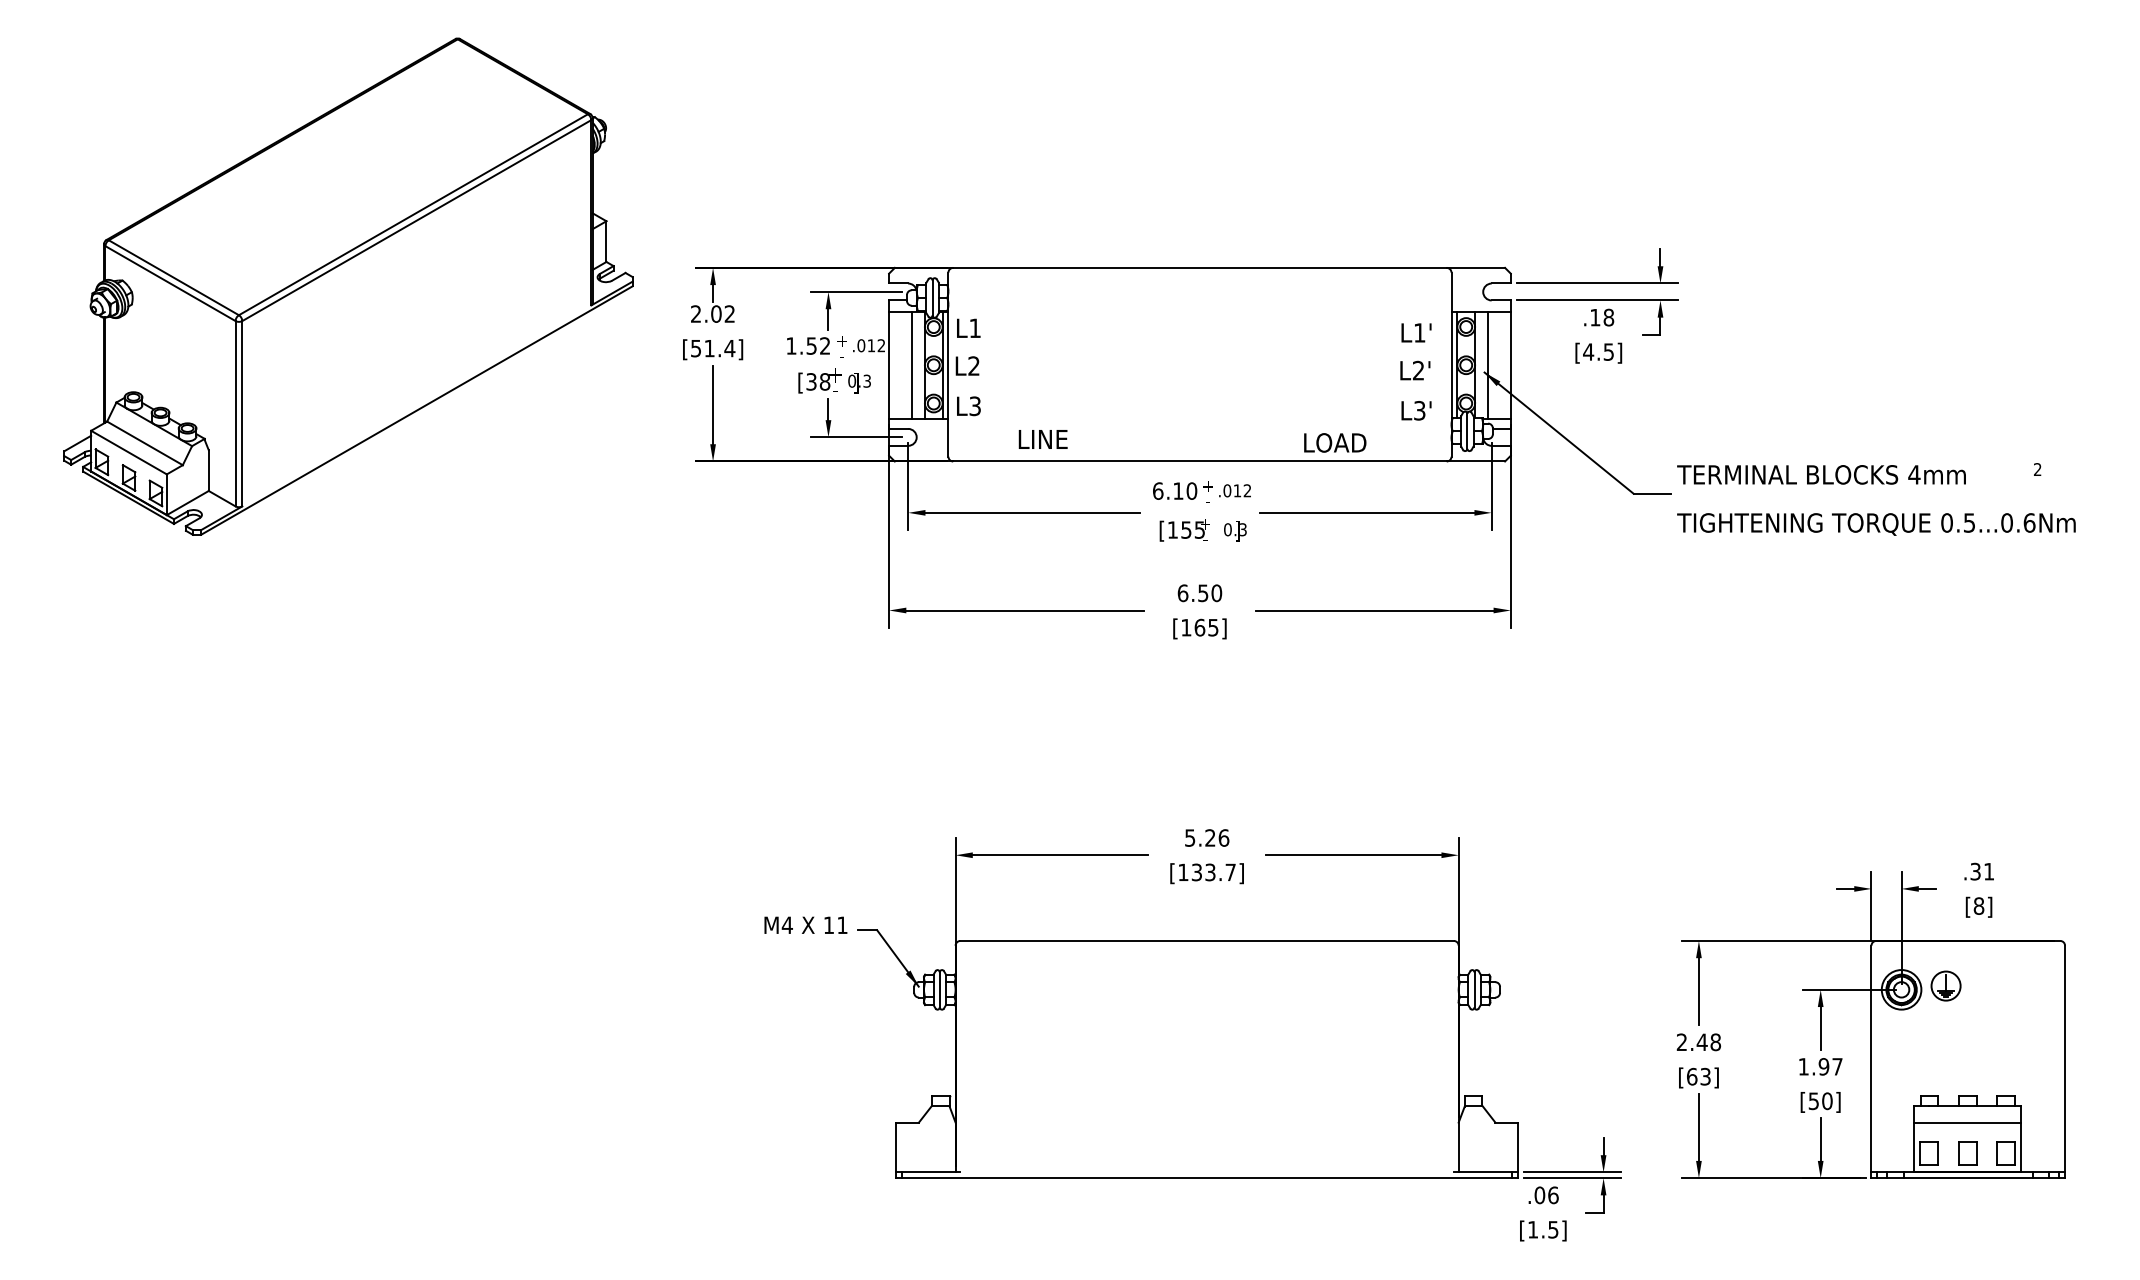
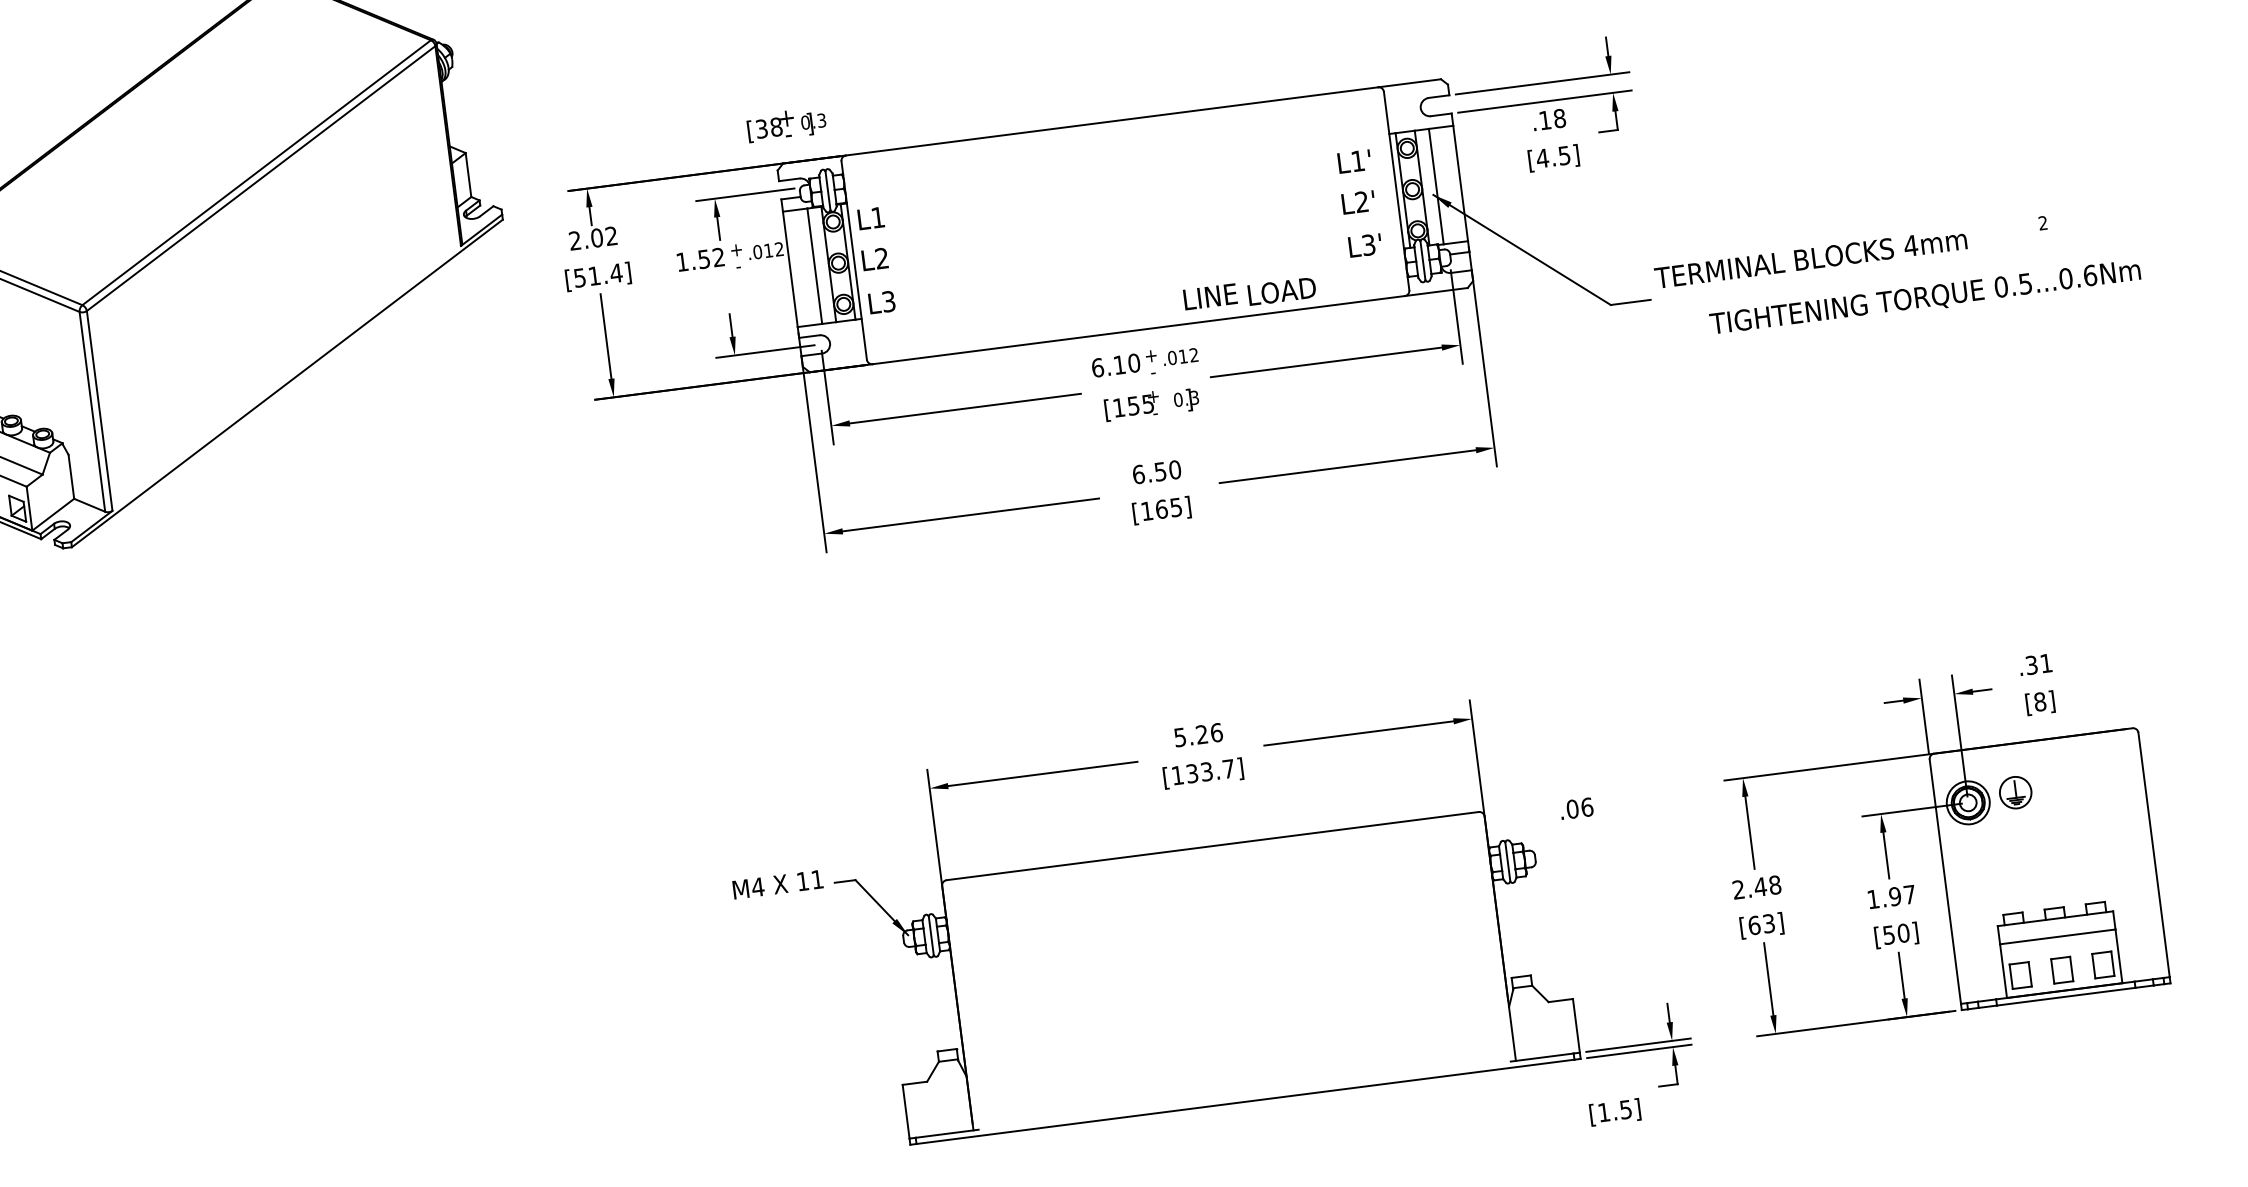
text: (834, 380) -> (786, 124), moved
text: (1042, 439) -> (1209, 296), moved
text: (1876, 524) -> (1925, 298), moved
text: (1543, 1195) -> (1576, 808), moved

